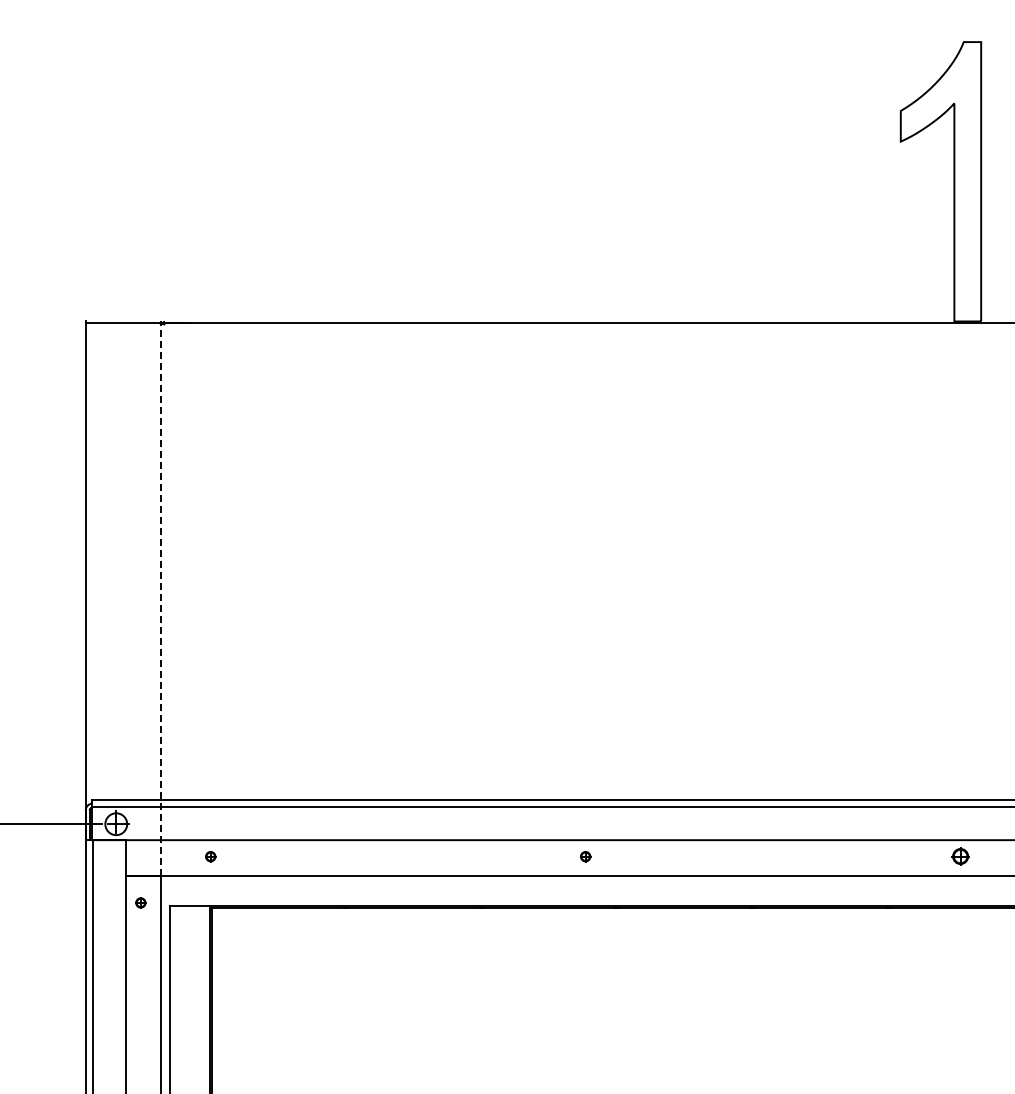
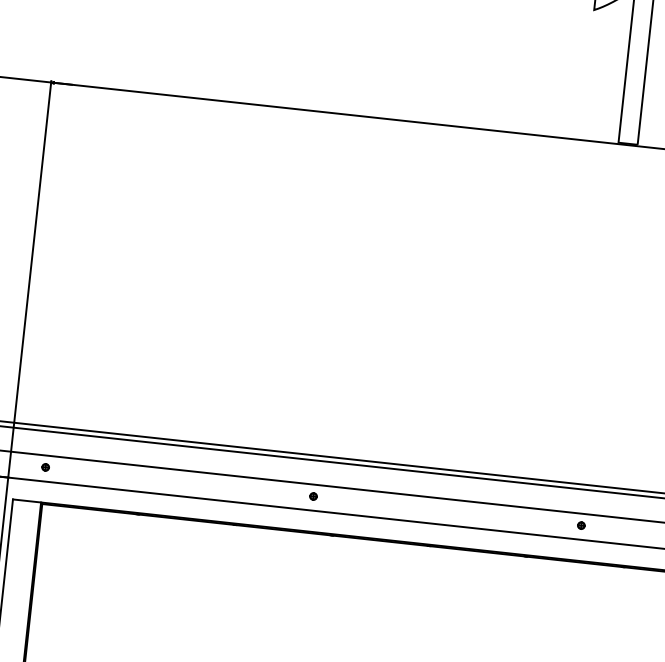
line: (160, 598) -> (29, 279), dashed -> solid
part: (960, 856) -> (581, 525), size x0.62

